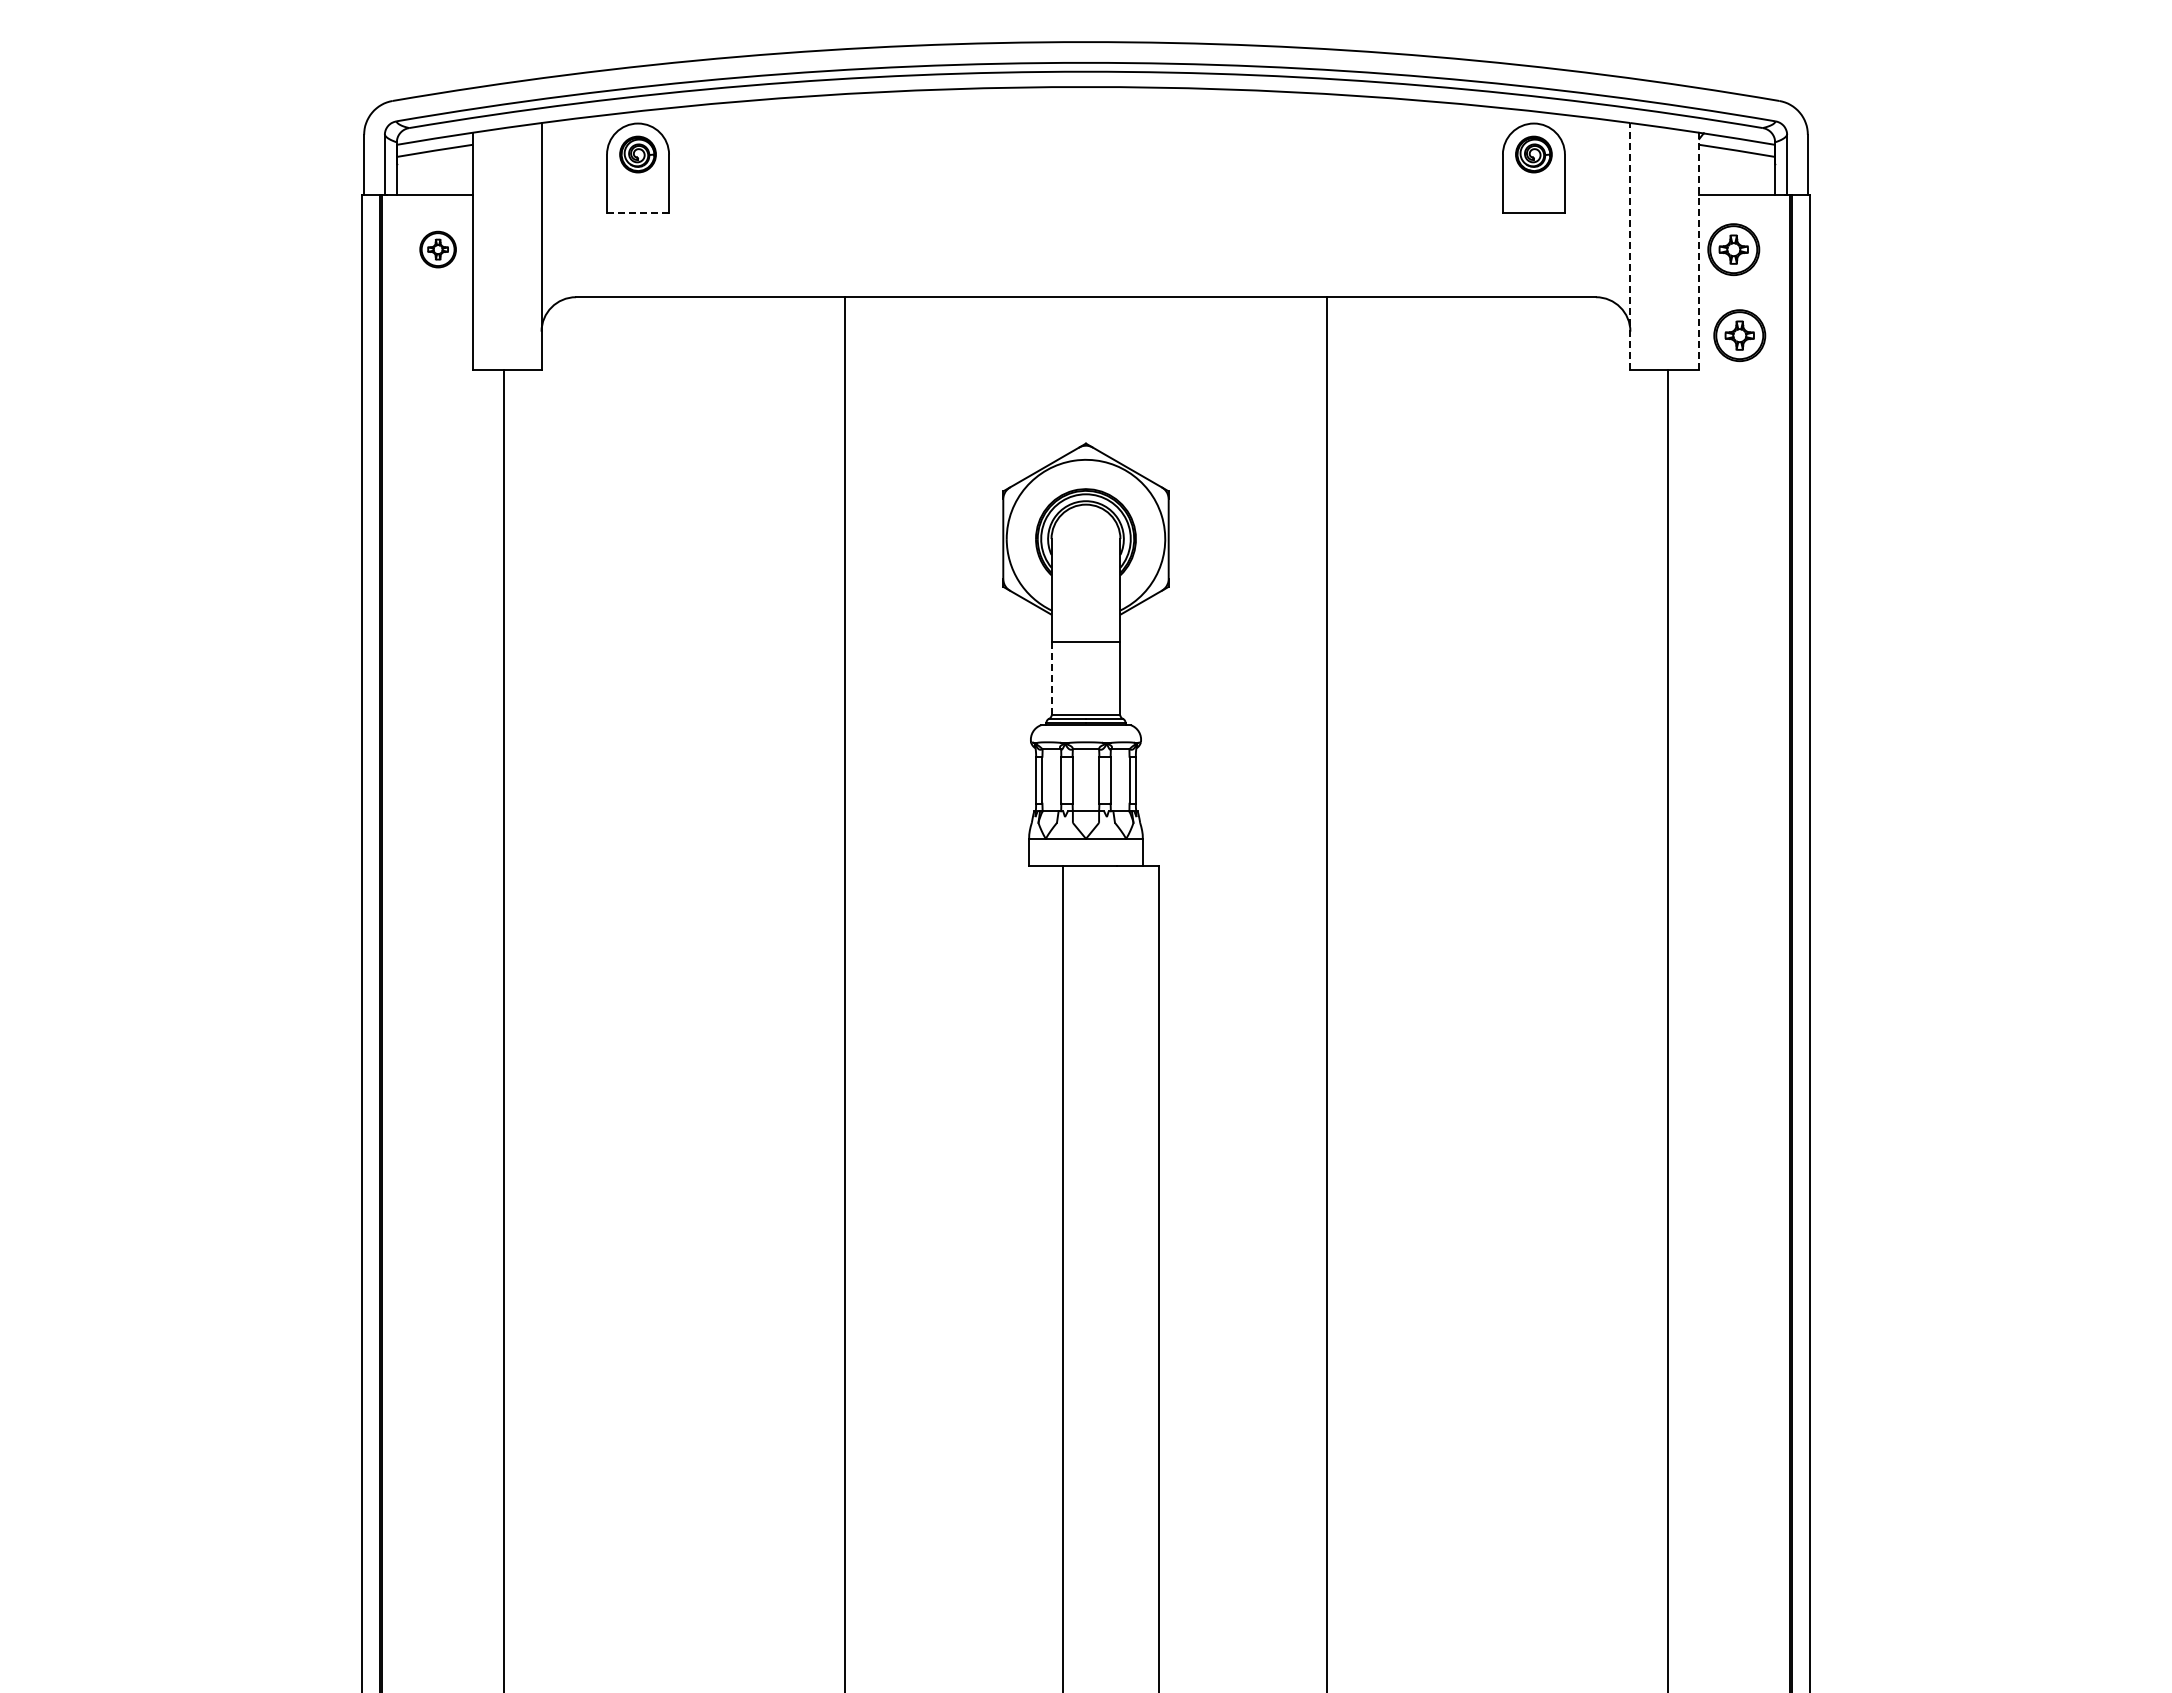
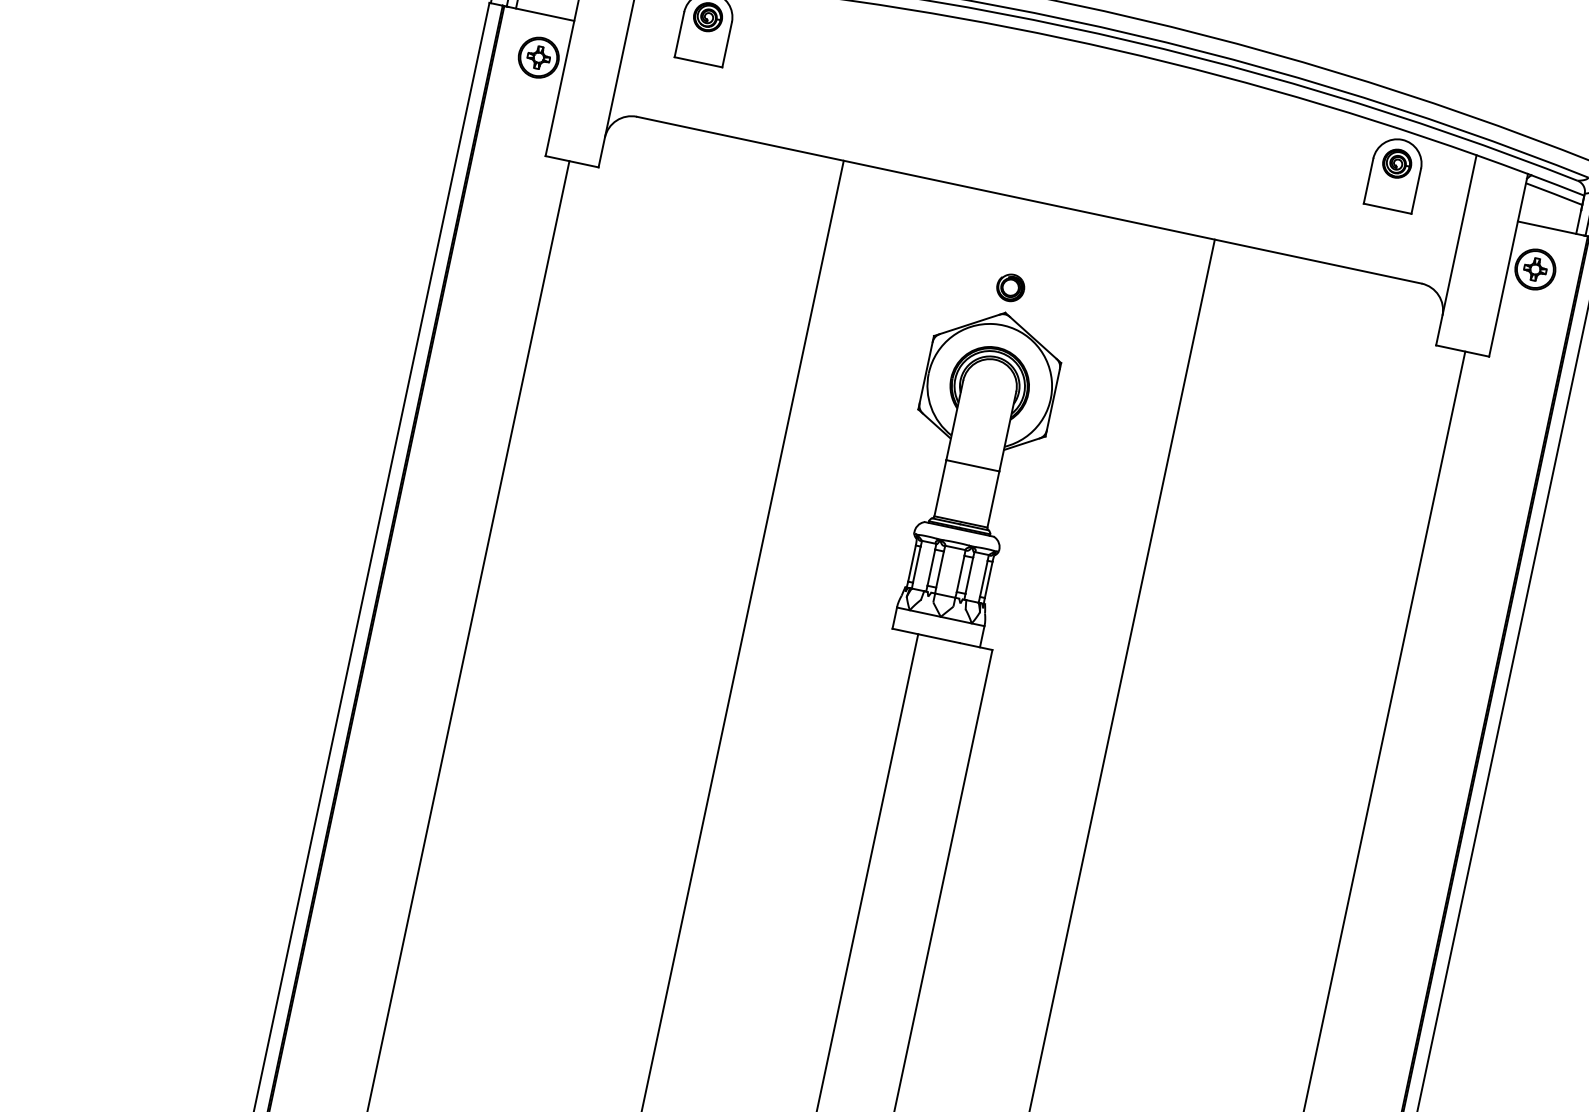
line: (638, 213) -> (698, 62), dashed -> solid
line: (1630, 246) -> (1456, 250), dashed -> solid
part: (437, 249) -> (538, 57), size x1.43
line: (1699, 251) -> (1508, 265), dashed -> solid
part: (1739, 335) -> (1525, 336), removed
part: (1085, 410) -> (1010, 287), added
line: (1051, 679) -> (940, 488), dashed -> solid

